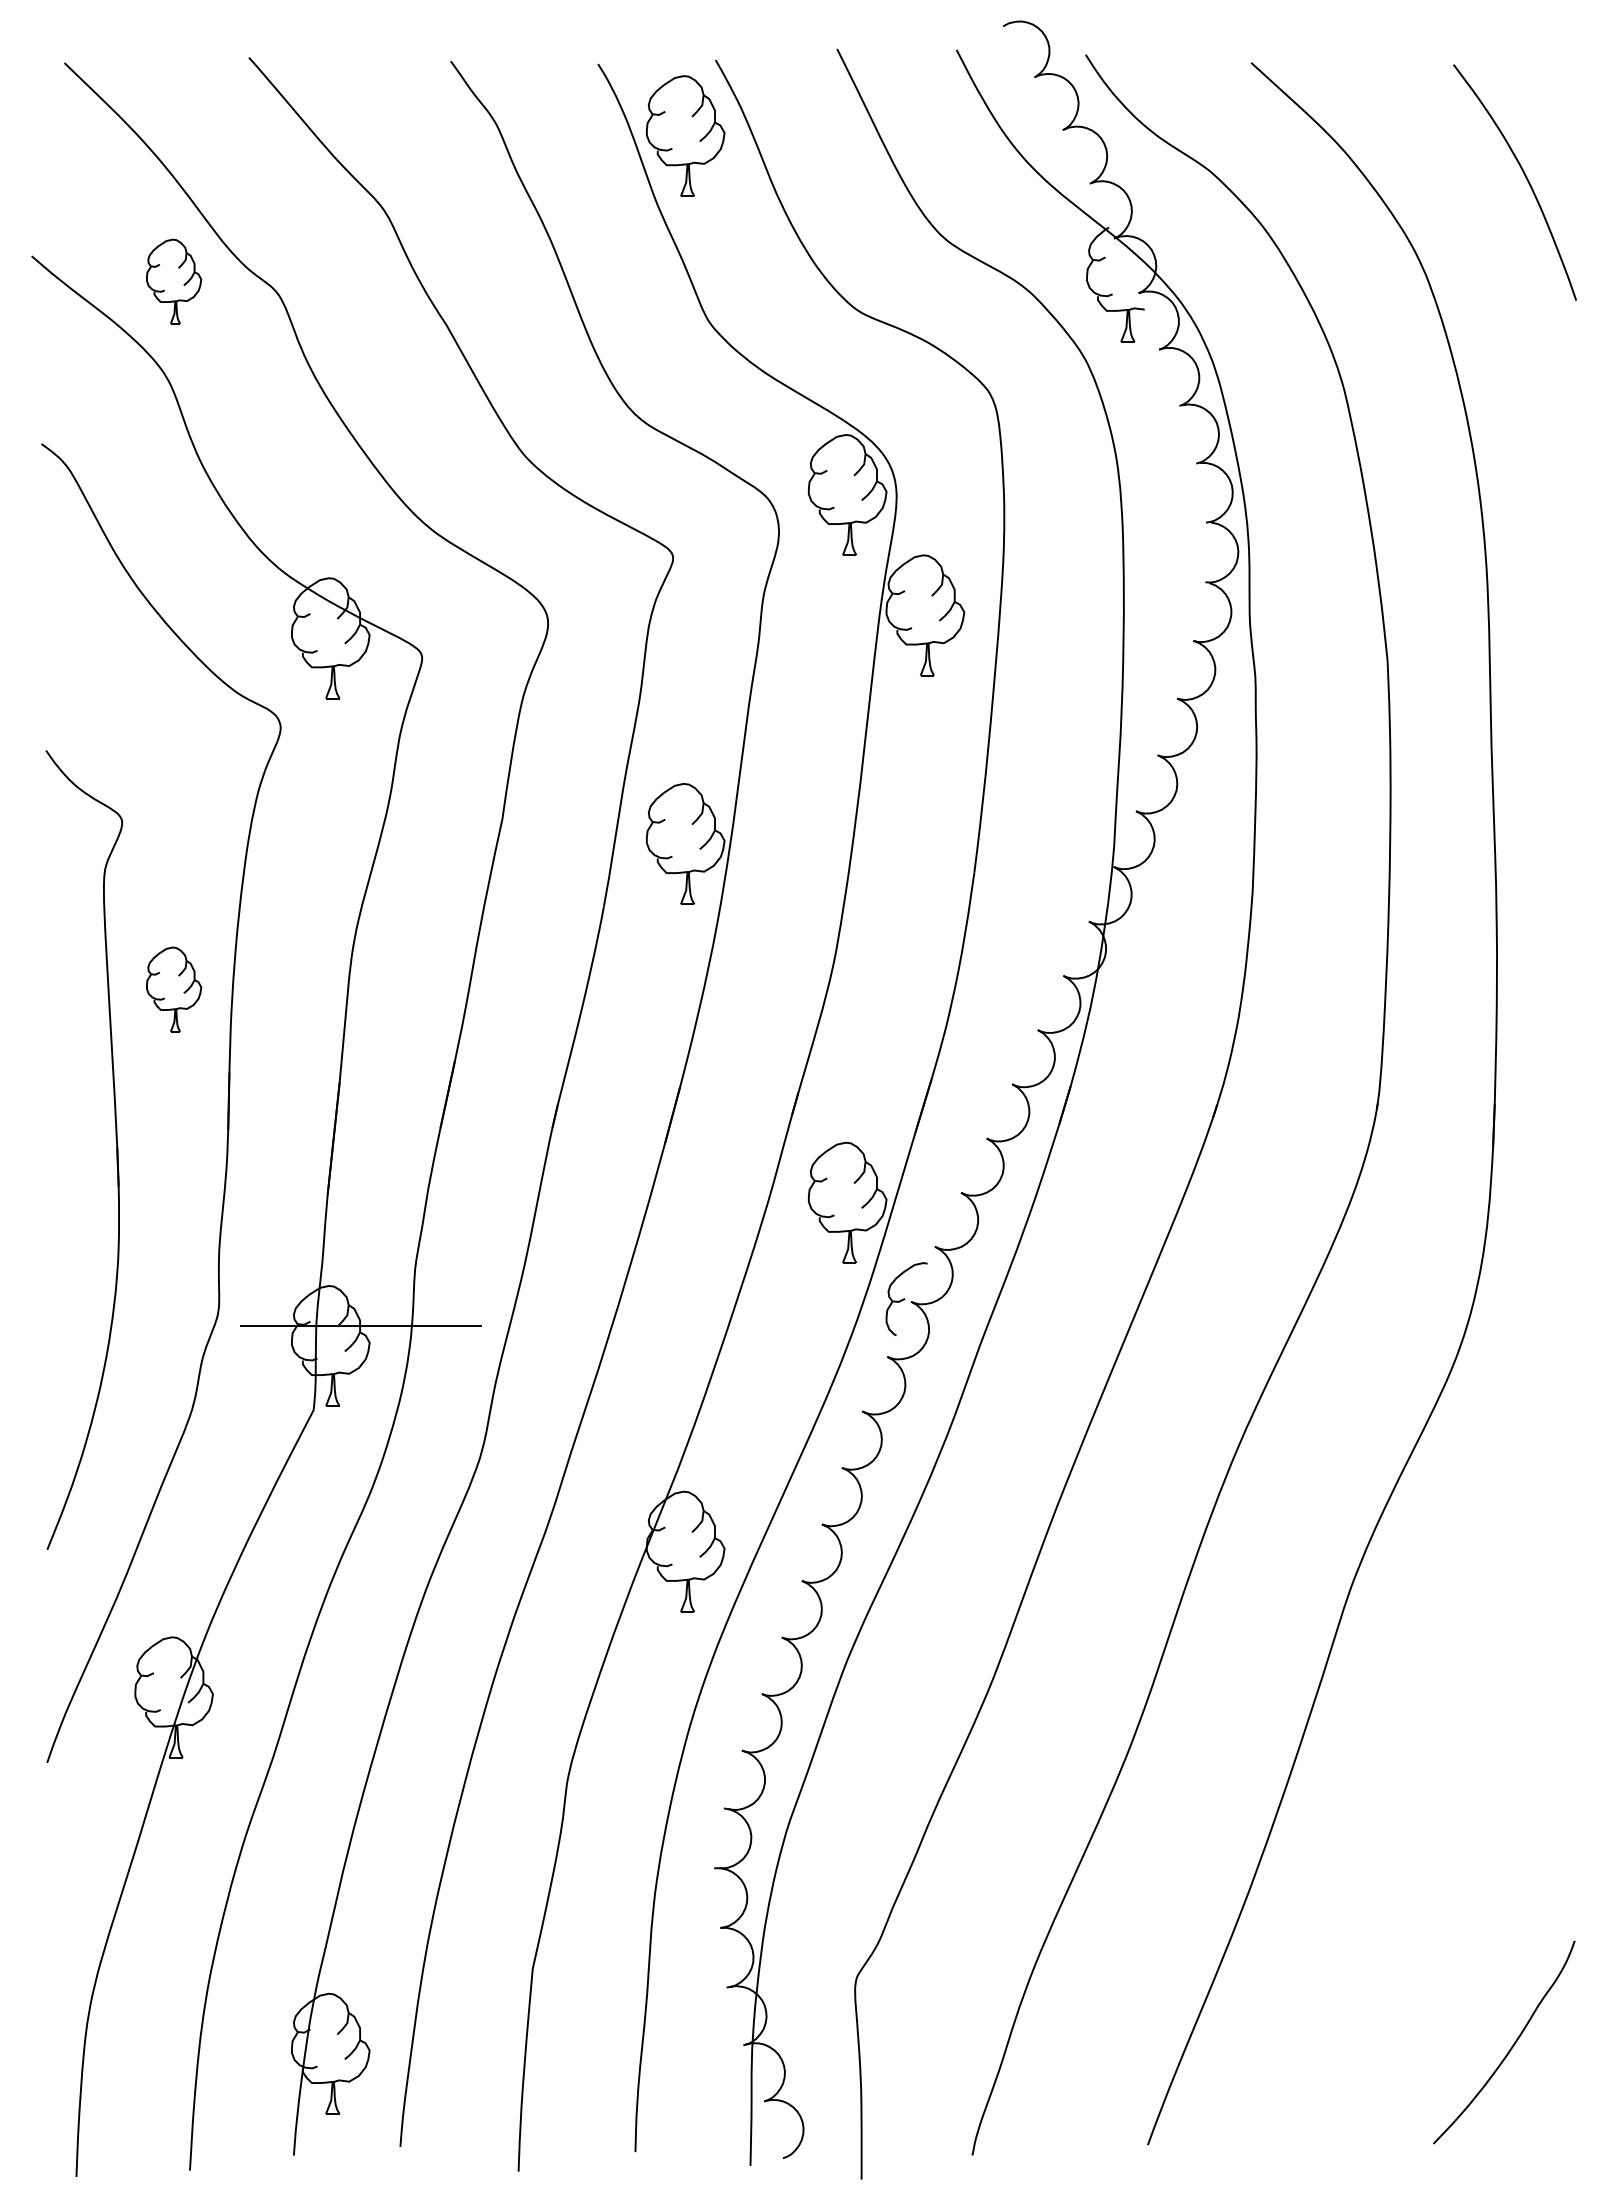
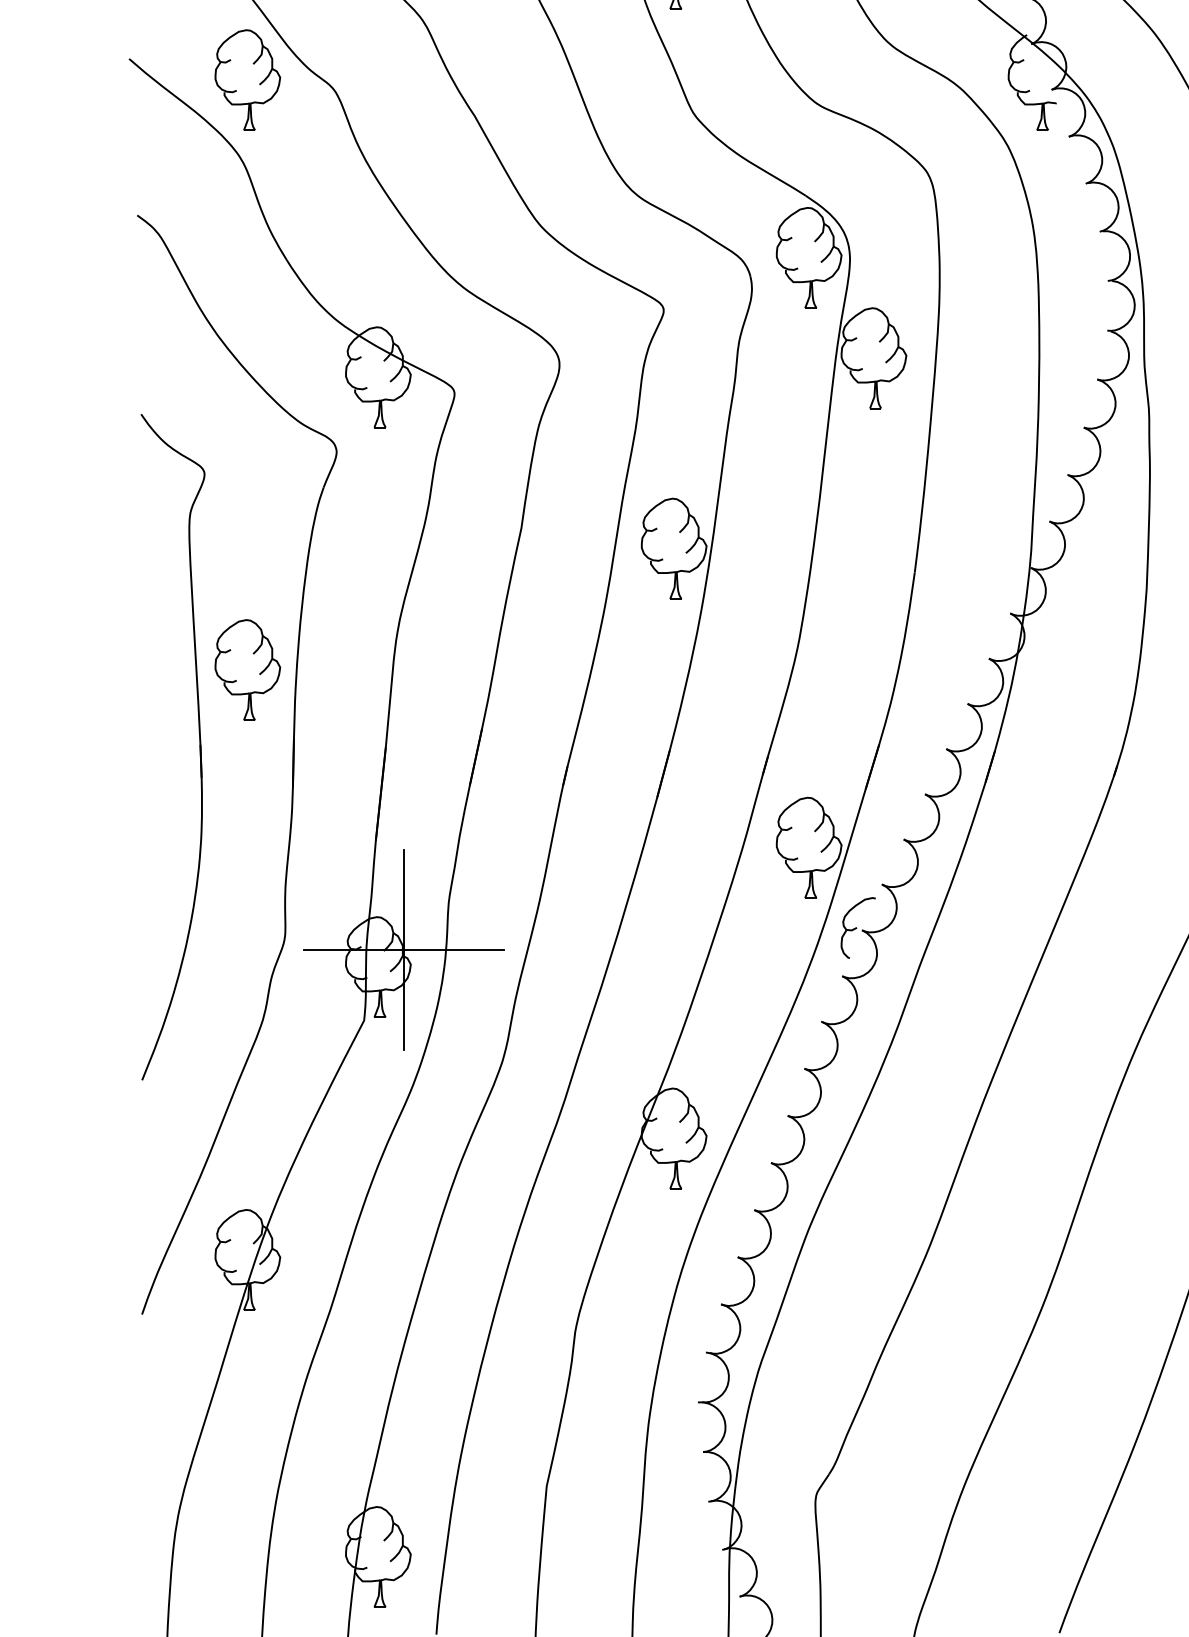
part: (173, 281) -> (247, 79), size x1.43
part: (173, 989) -> (247, 670), size x1.43
part: (116, 1149) -> (199, 746), moved
line: (361, 1325) -> (404, 950), added

